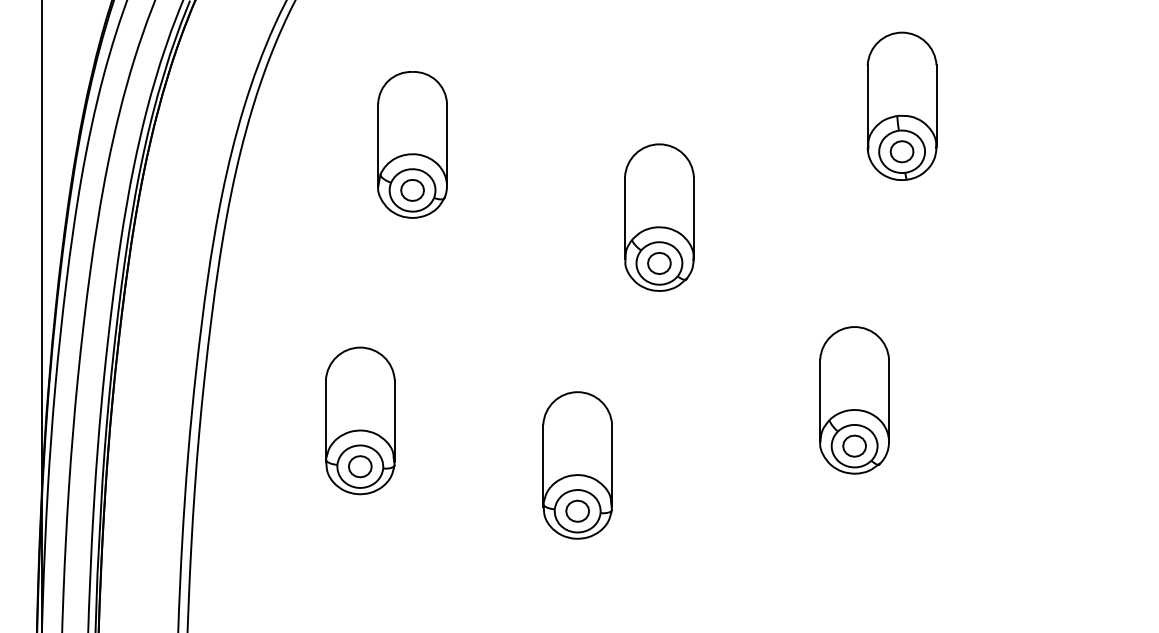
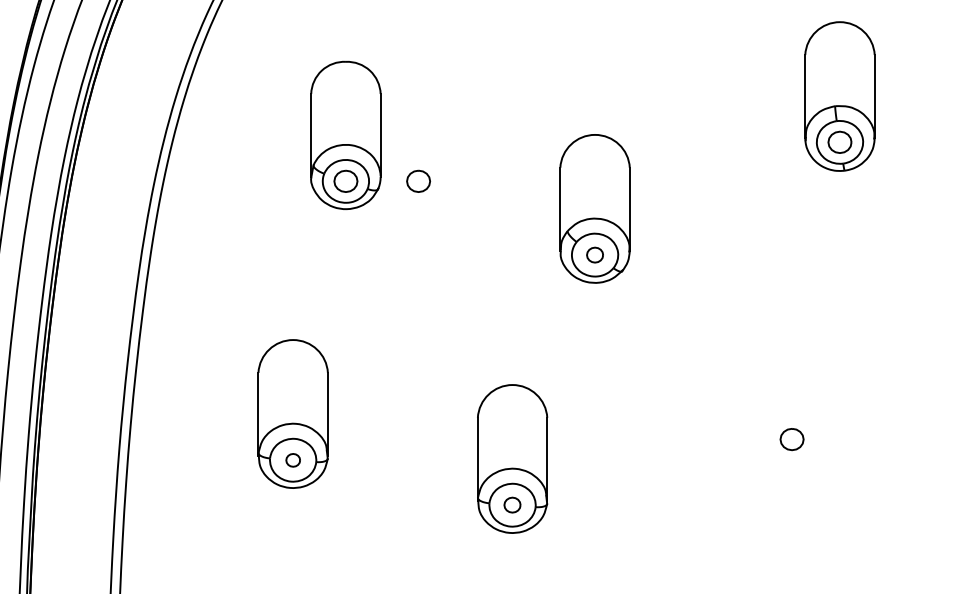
part: (484, 190) -> (418, 181), added
part: (659, 263) -> (595, 255), size x0.7
part: (854, 400) -> (791, 393), removed
part: (360, 466) -> (293, 460), size x0.6
part: (577, 510) -> (512, 504), size x0.7

